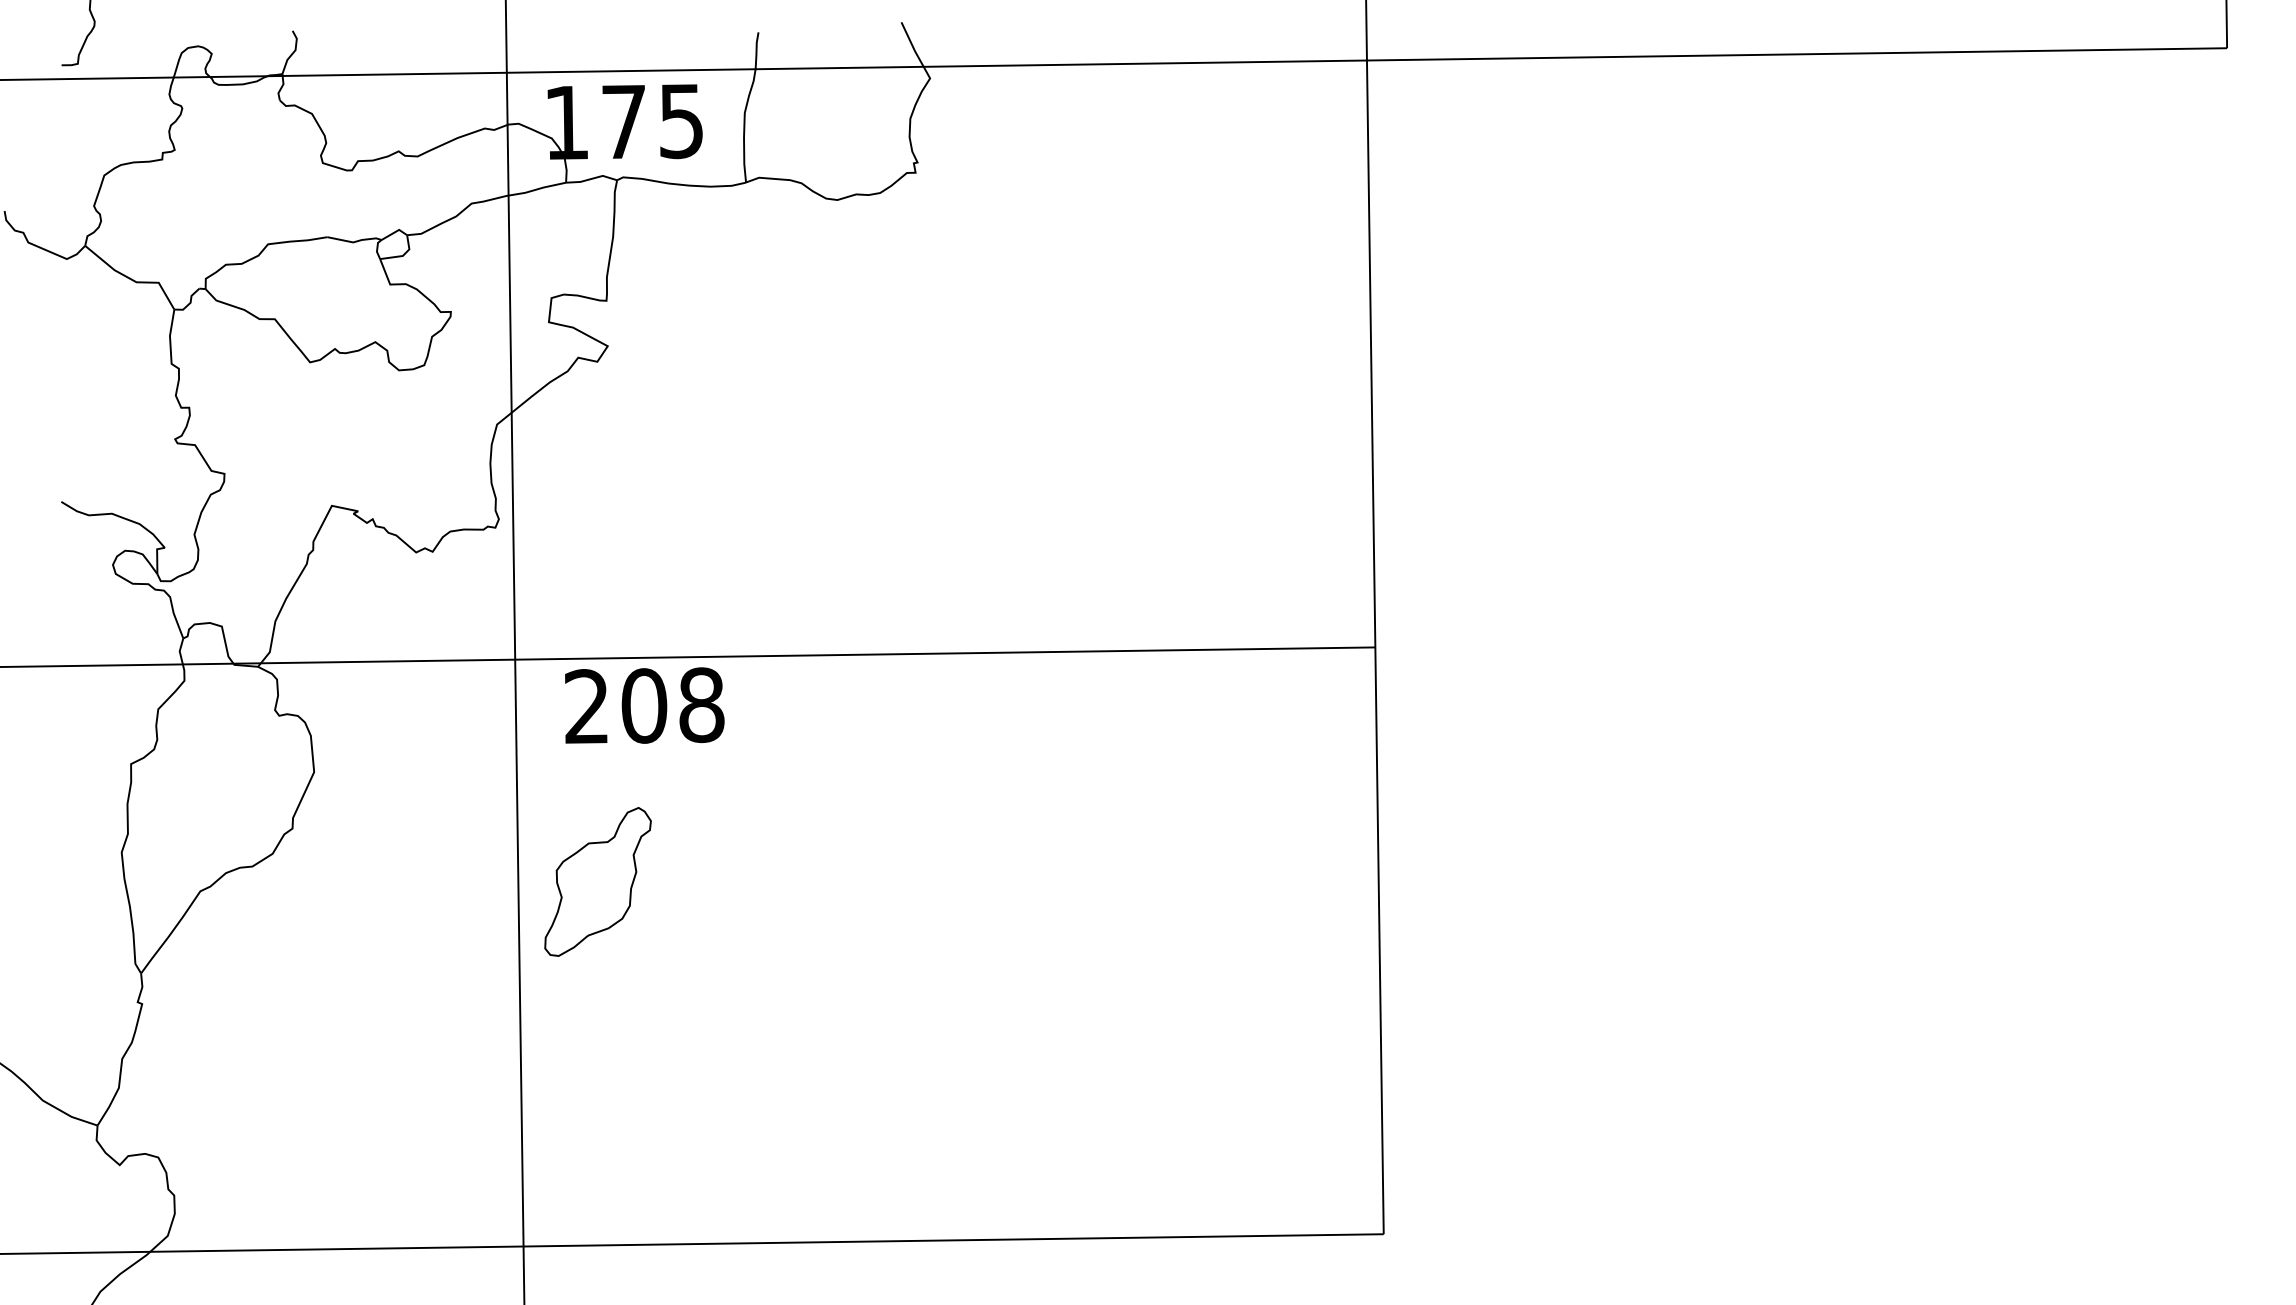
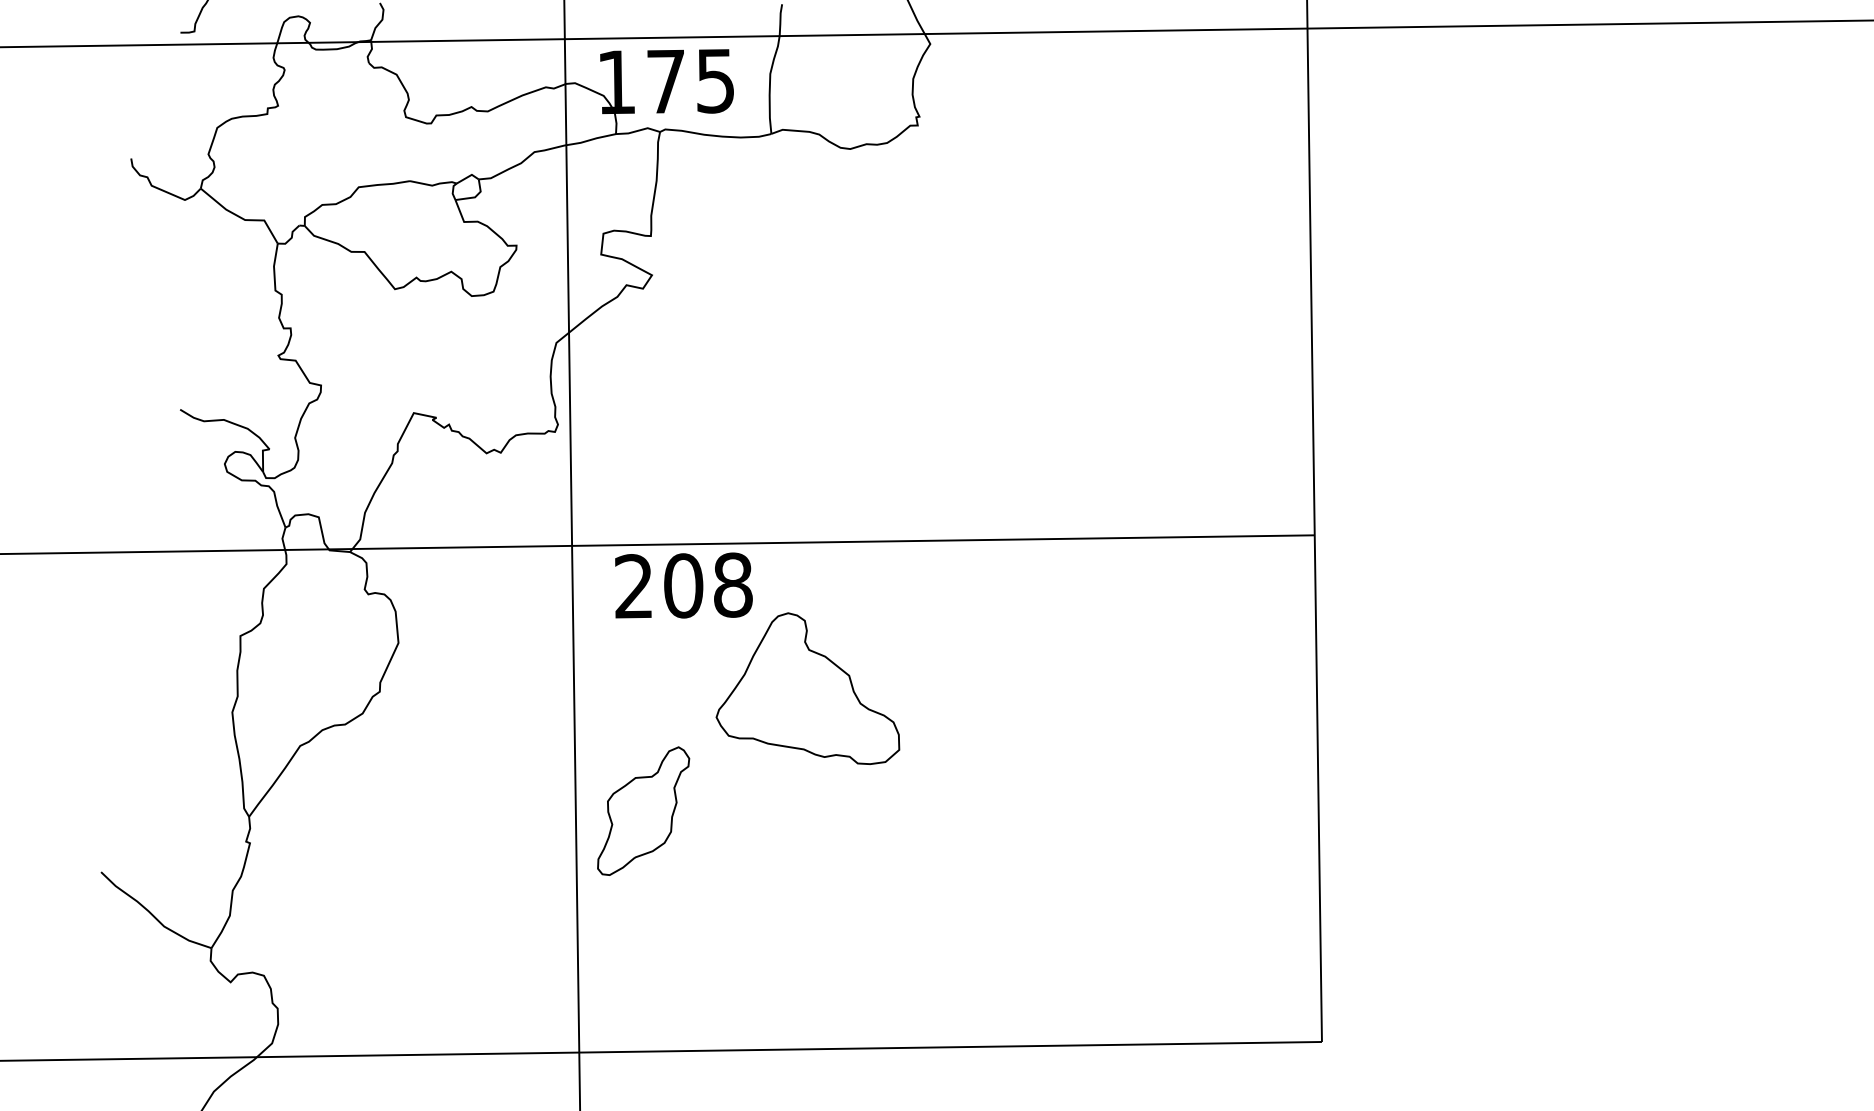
part: (788, 824) -> (808, 688), added
part: (597, 881) -> (643, 810), moved

